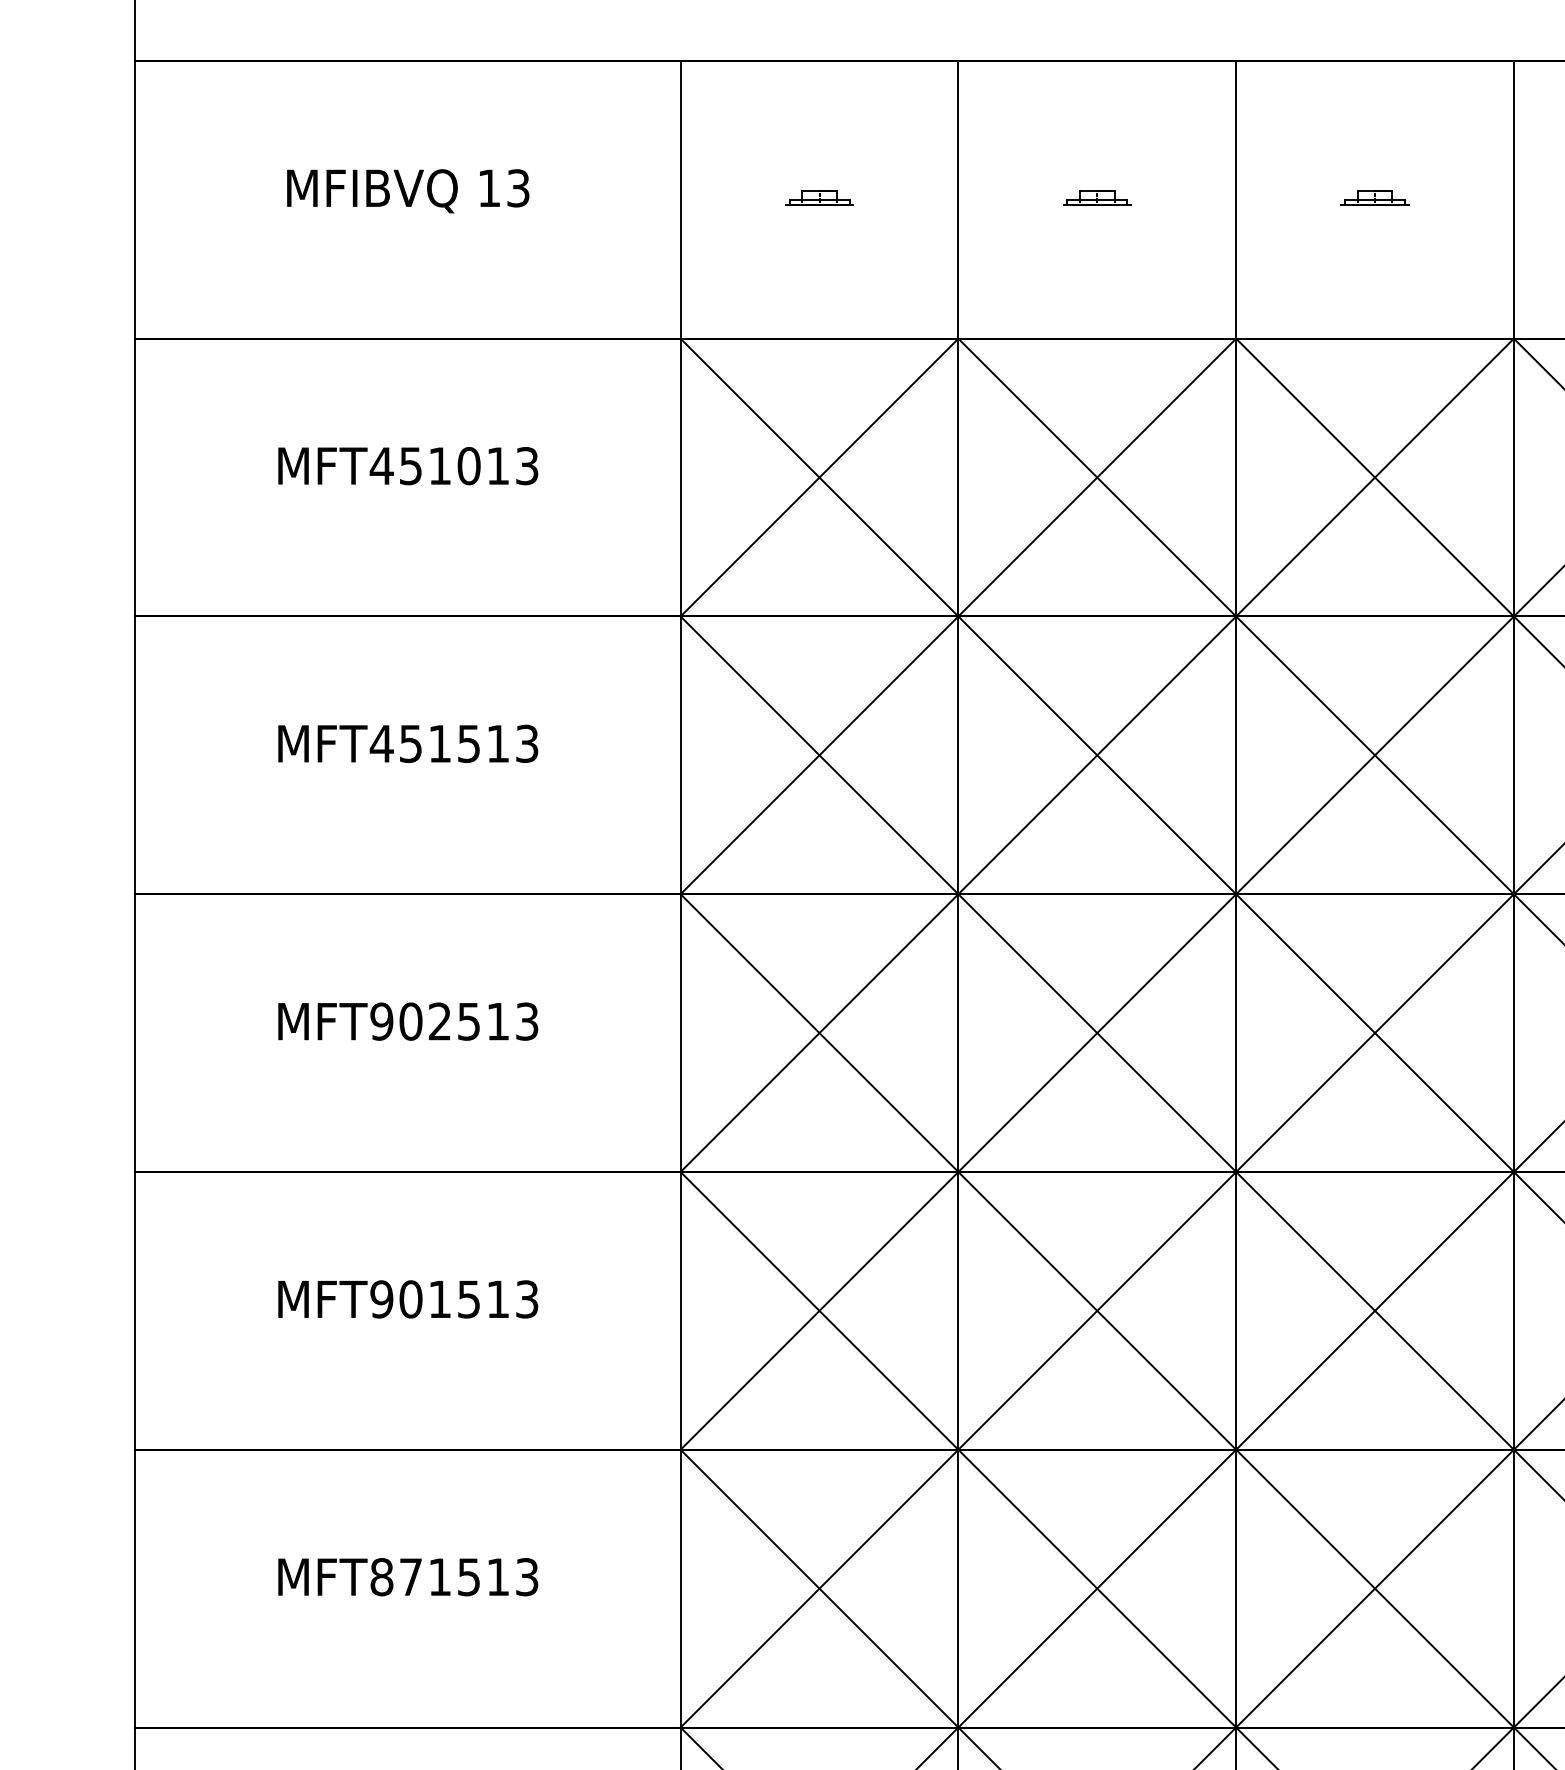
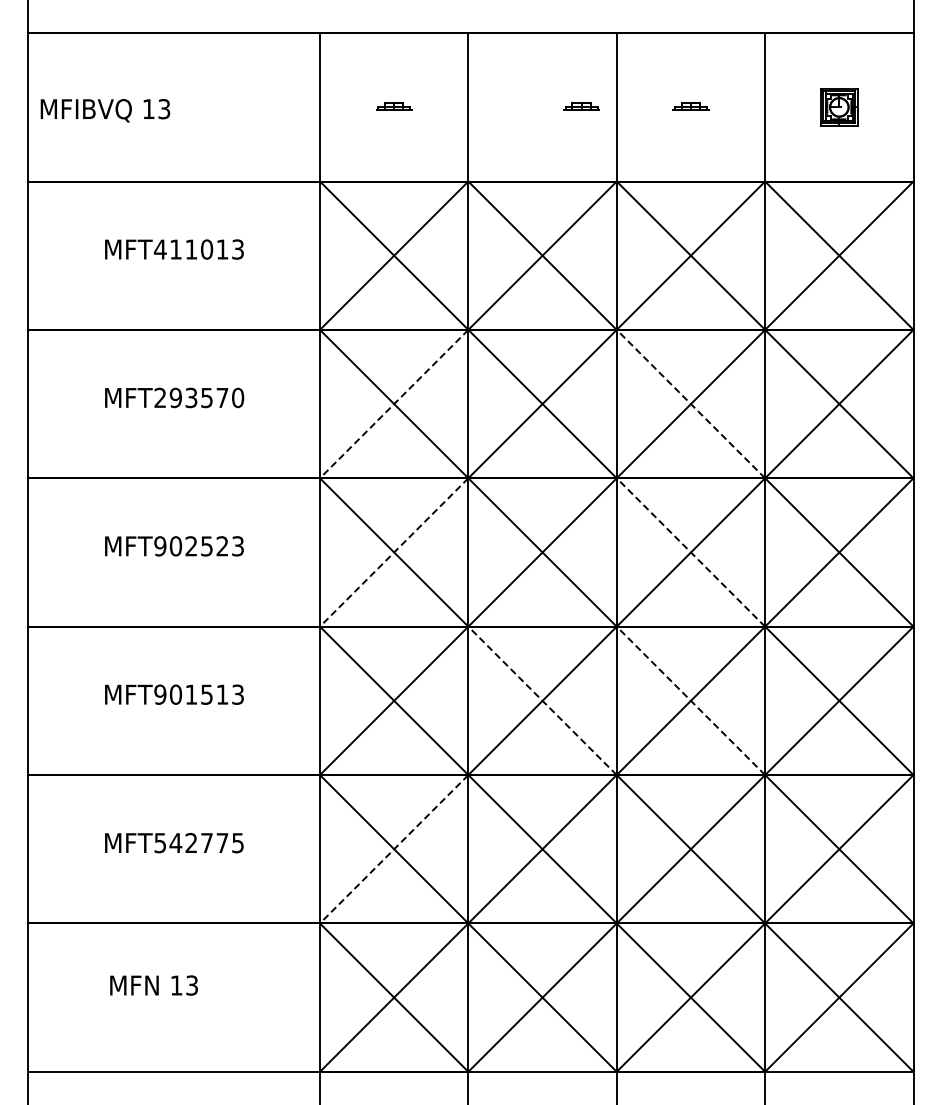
text: (408, 190) -> (105, 110), moved
part: (1097, 198) -> (581, 106), moved
text: (410, 465) -> (175, 249), MFT451013 -> MFT411013
text: (453, 743) -> (198, 397), MFT451513 -> MFT293570
line: (820, 756) -> (394, 404), solid -> dashed
line: (1374, 756) -> (690, 404), solid -> dashed
text: (498, 1021) -> (222, 546), MFT902513 -> MFT902523
line: (820, 1033) -> (394, 552), solid -> dashed
line: (1374, 1033) -> (690, 552), solid -> dashed
line: (1097, 1310) -> (542, 700), solid -> dashed
line: (1374, 1310) -> (690, 700), solid -> dashed
text: (453, 1576) -> (198, 842), MFT871513 -> MFT542775
line: (820, 1589) -> (394, 849), solid -> dashed

